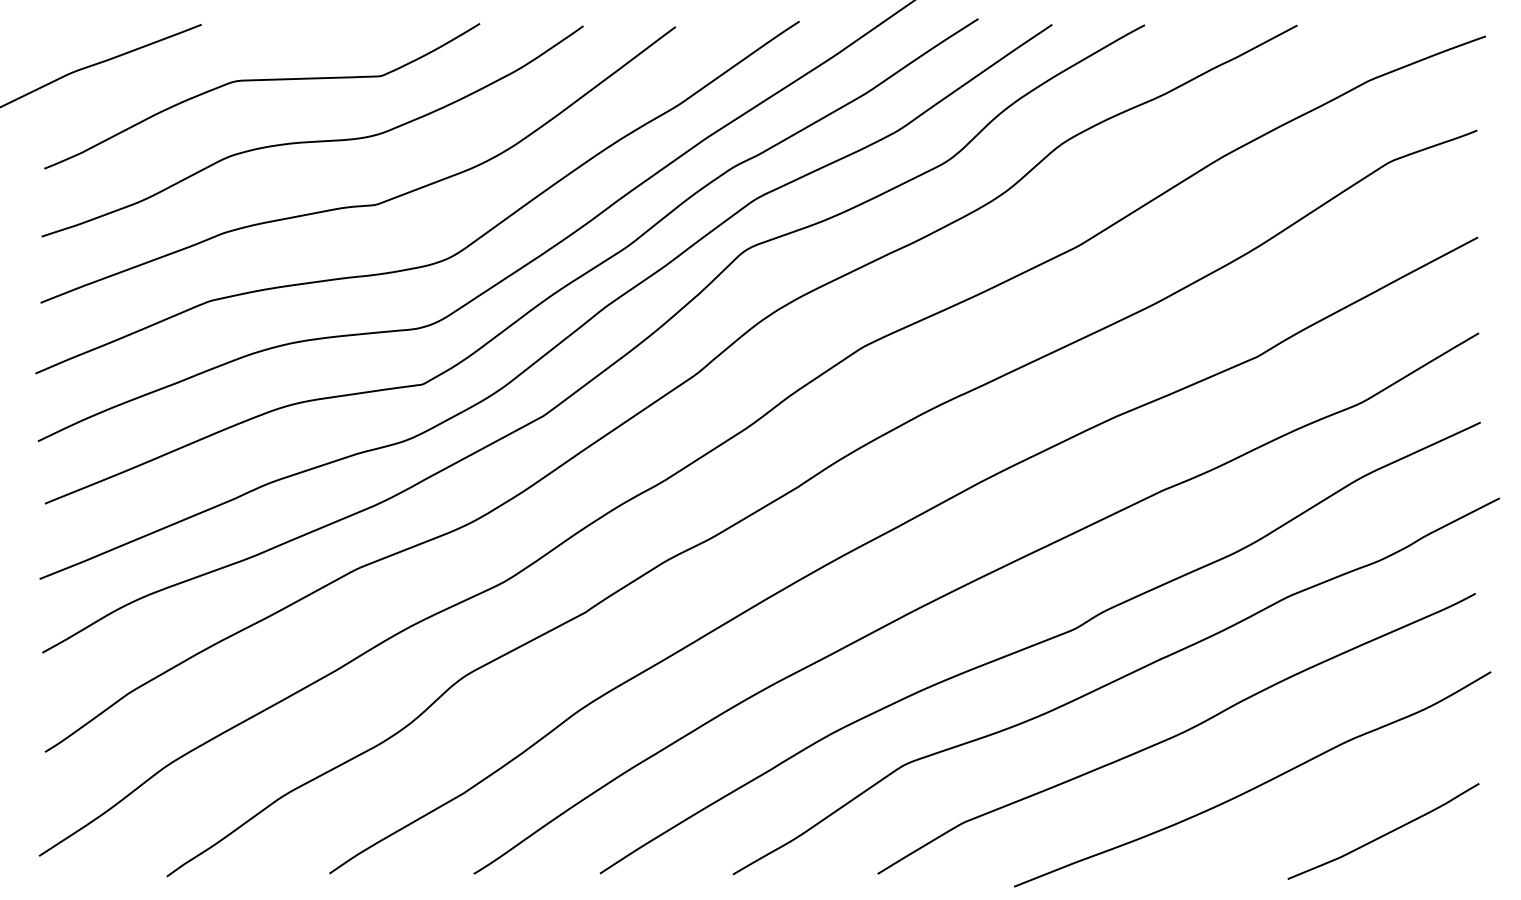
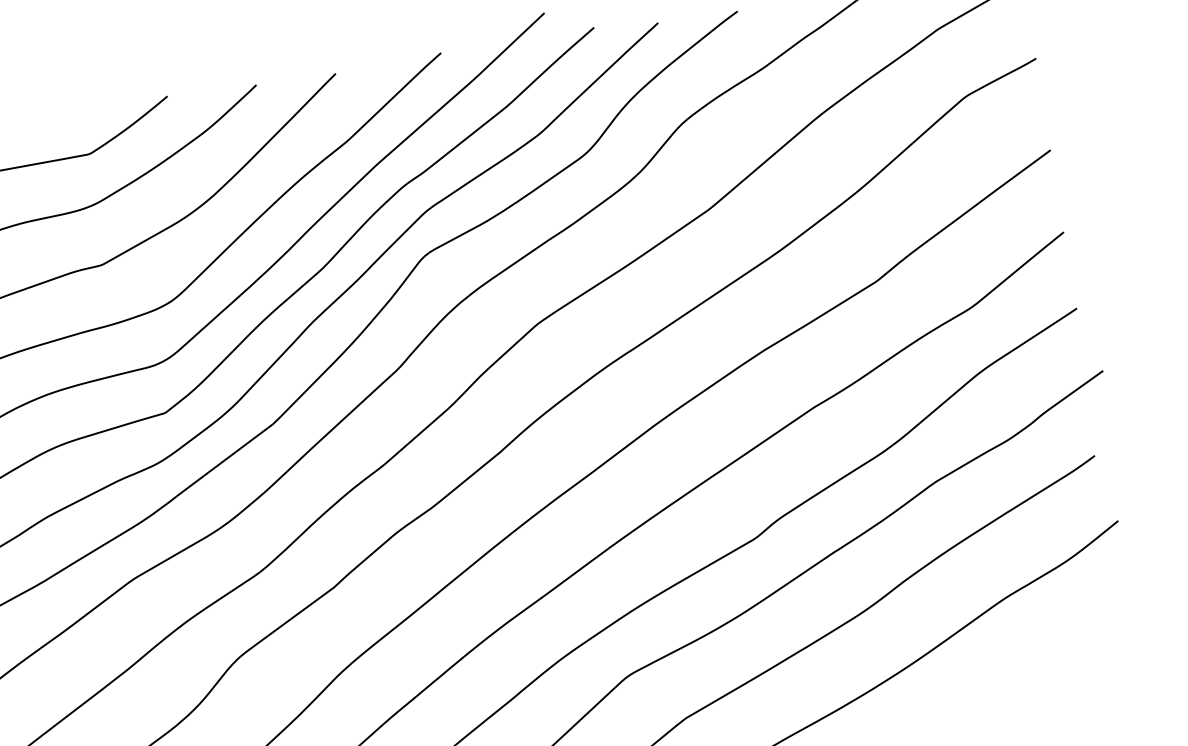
curve: (1385, 833) -> (1048, 673), removed

